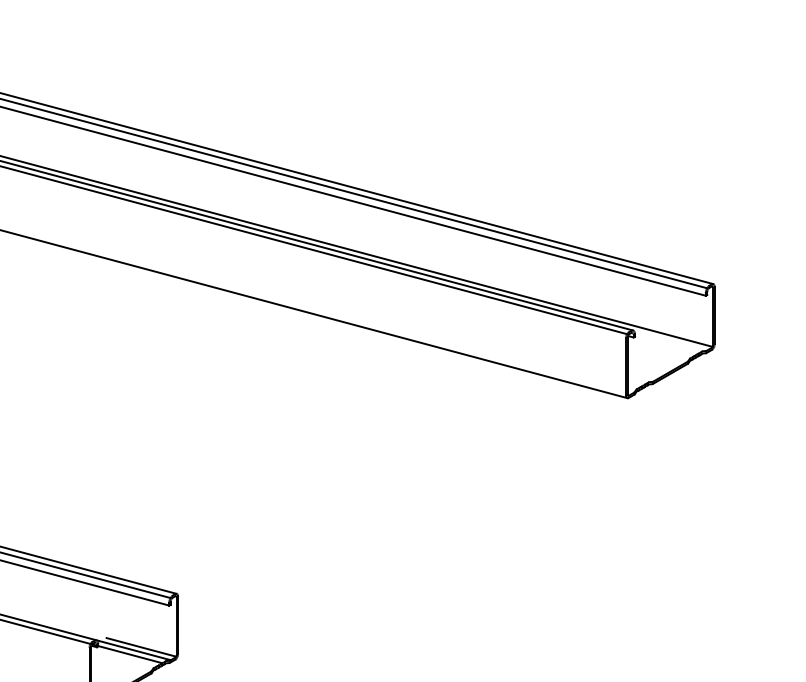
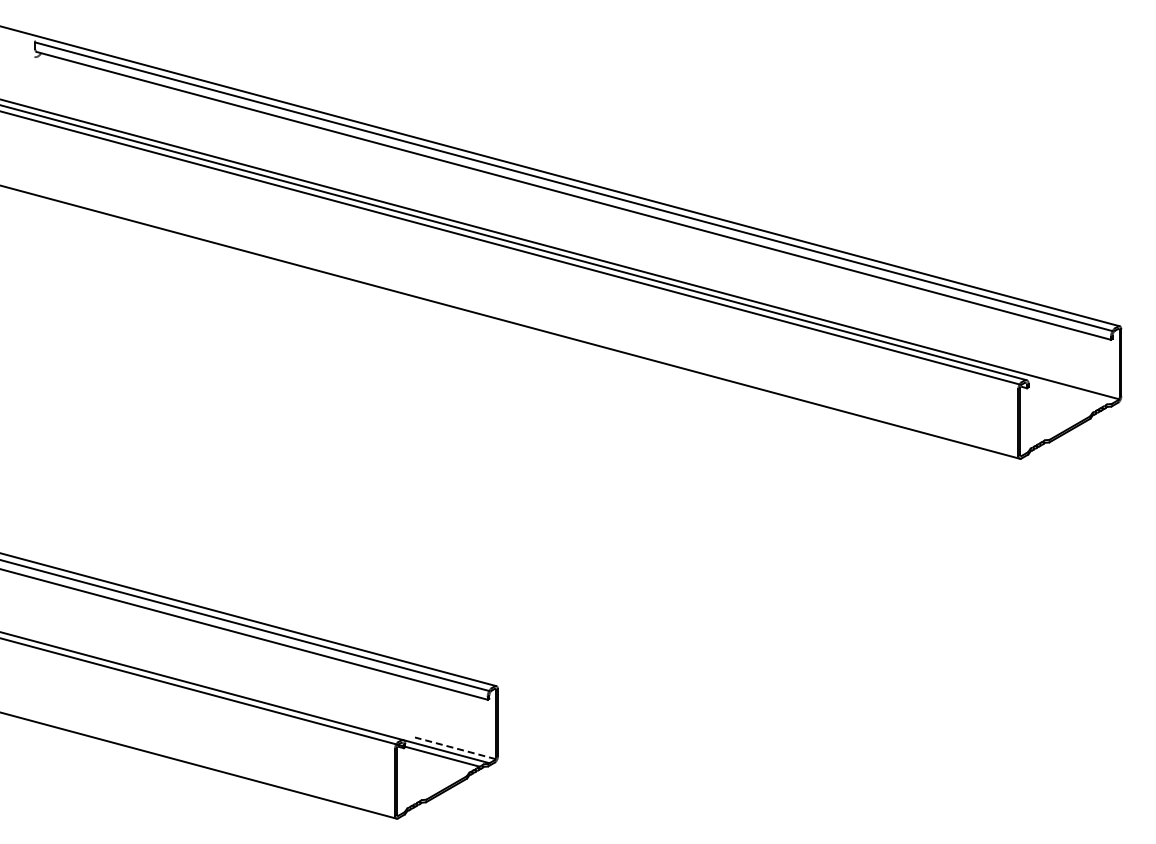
line: (141, 647) -> (455, 748), solid -> dashed

